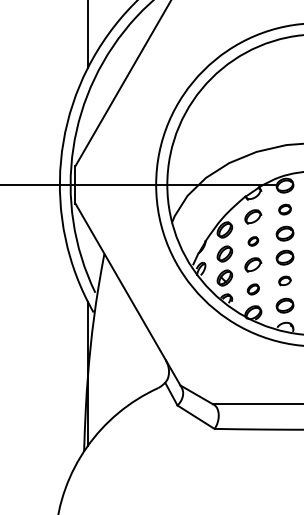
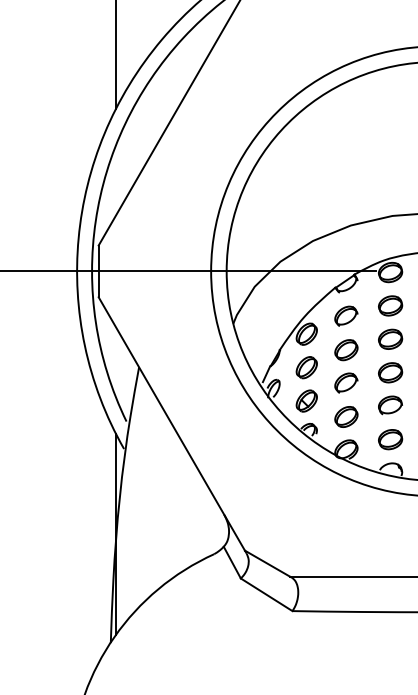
part: (284, 209) -> (389, 305), size x1.43
part: (253, 241) -> (346, 350), size x1.67
part: (284, 280) -> (389, 404), size x1.43
part: (253, 289) -> (346, 417), size x1.43

